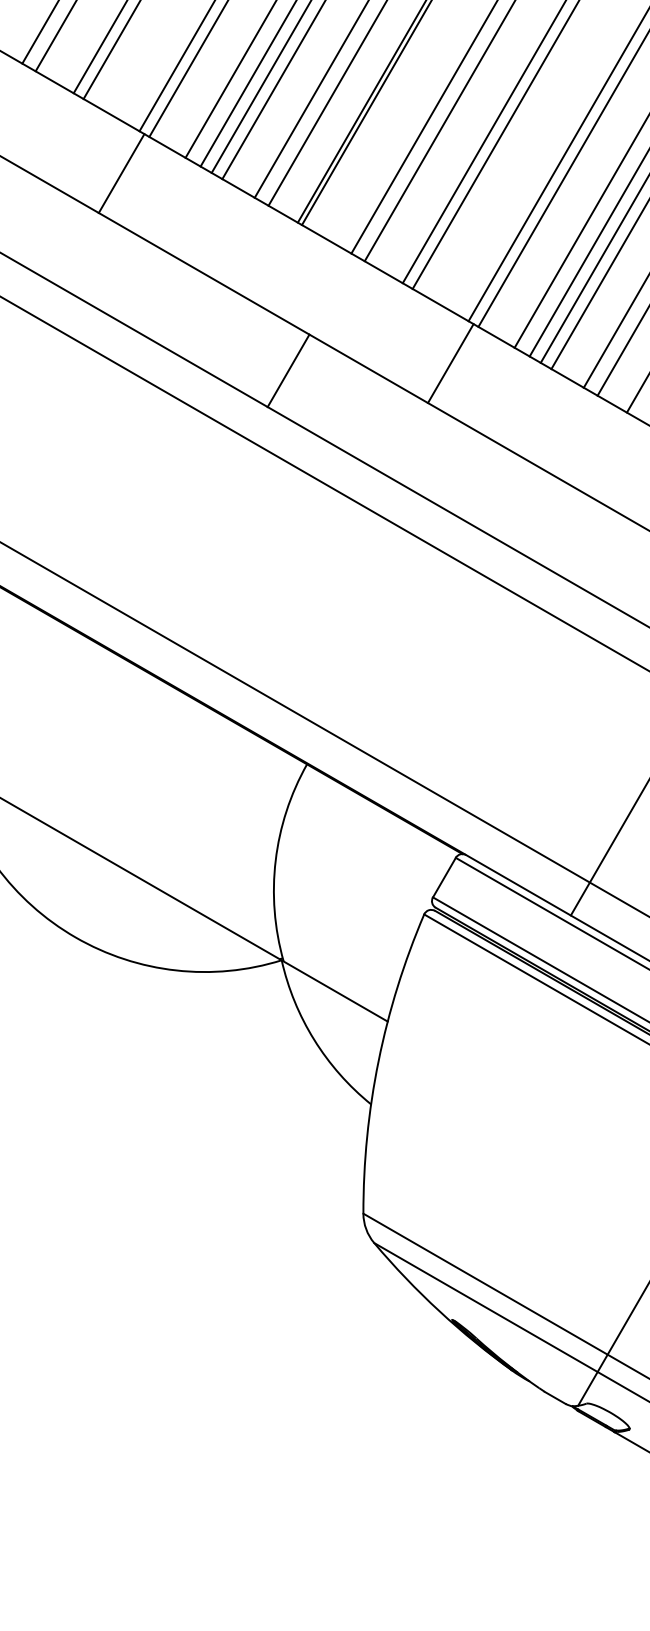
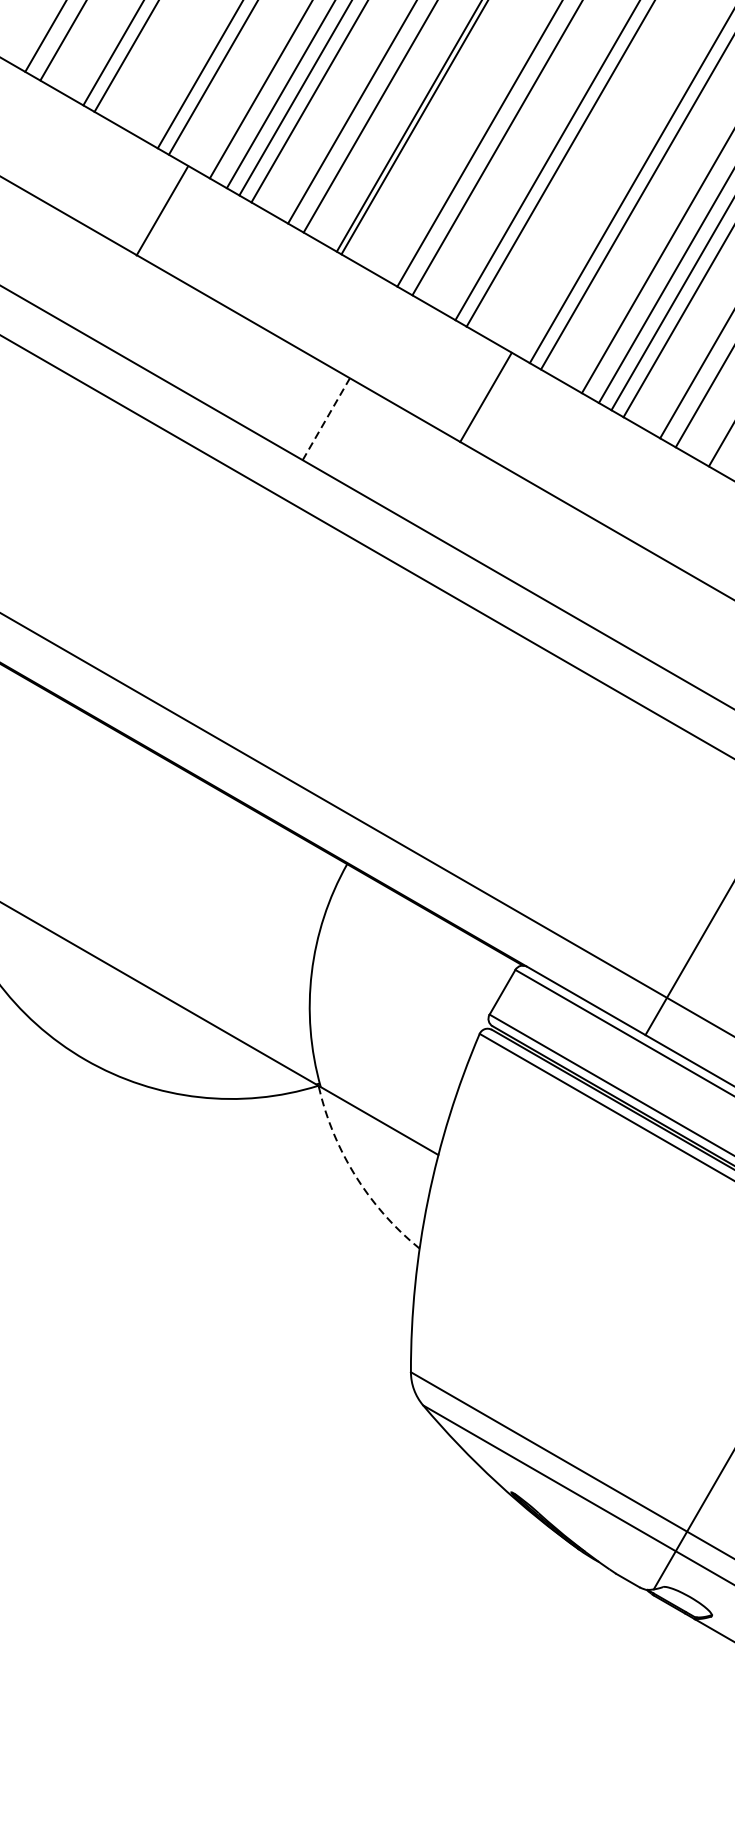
line: (121, 173) -> (162, 210), moved
line: (450, 363) -> (485, 397), moved
line: (288, 370) -> (326, 418), solid -> dashed
arc: (314, 1039) -> (355, 1175), solid -> dashed

